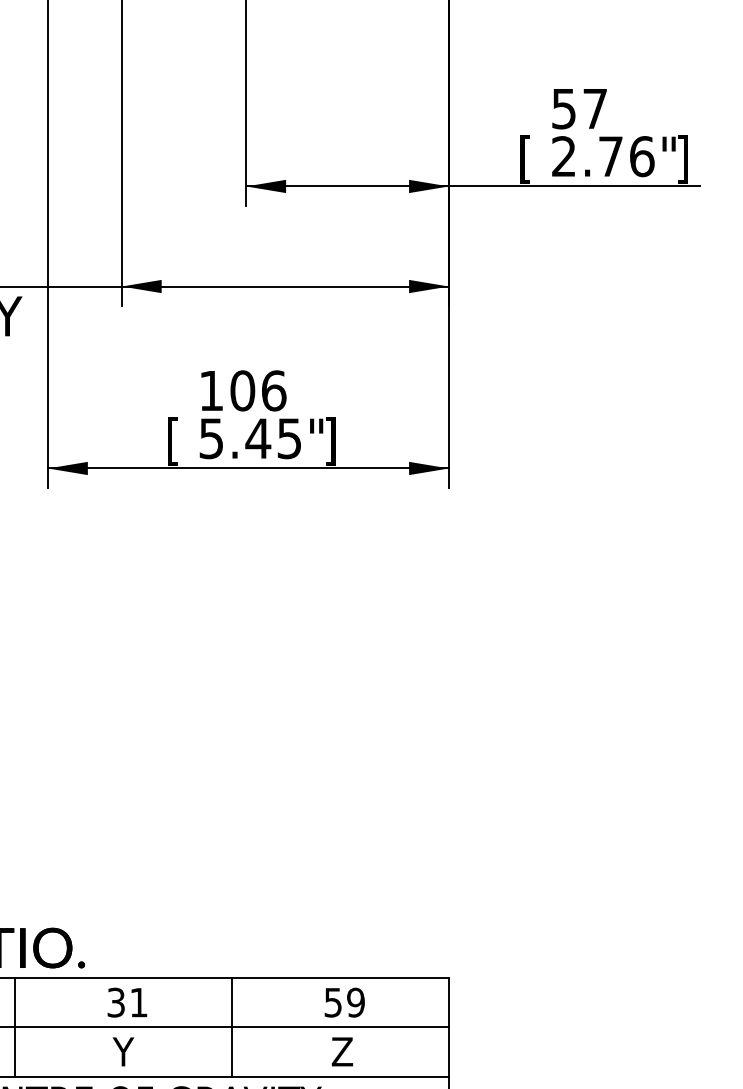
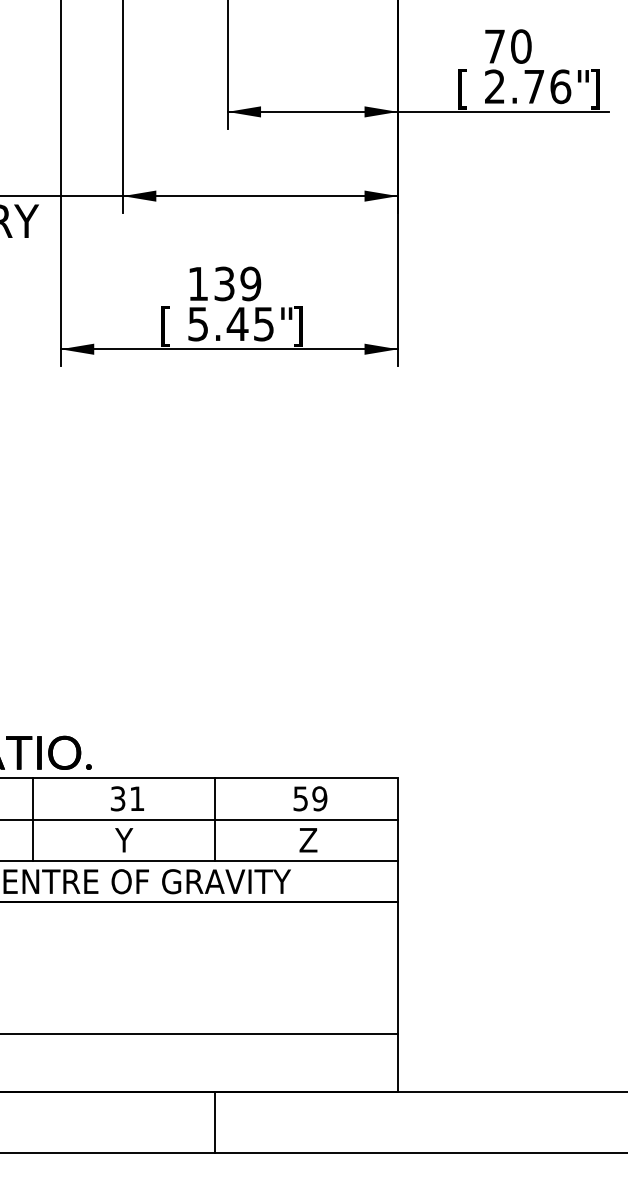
text: (580, 108) -> (508, 46), 57 -> 70
text: (258, 390) -> (237, 283), 106 -> 139

